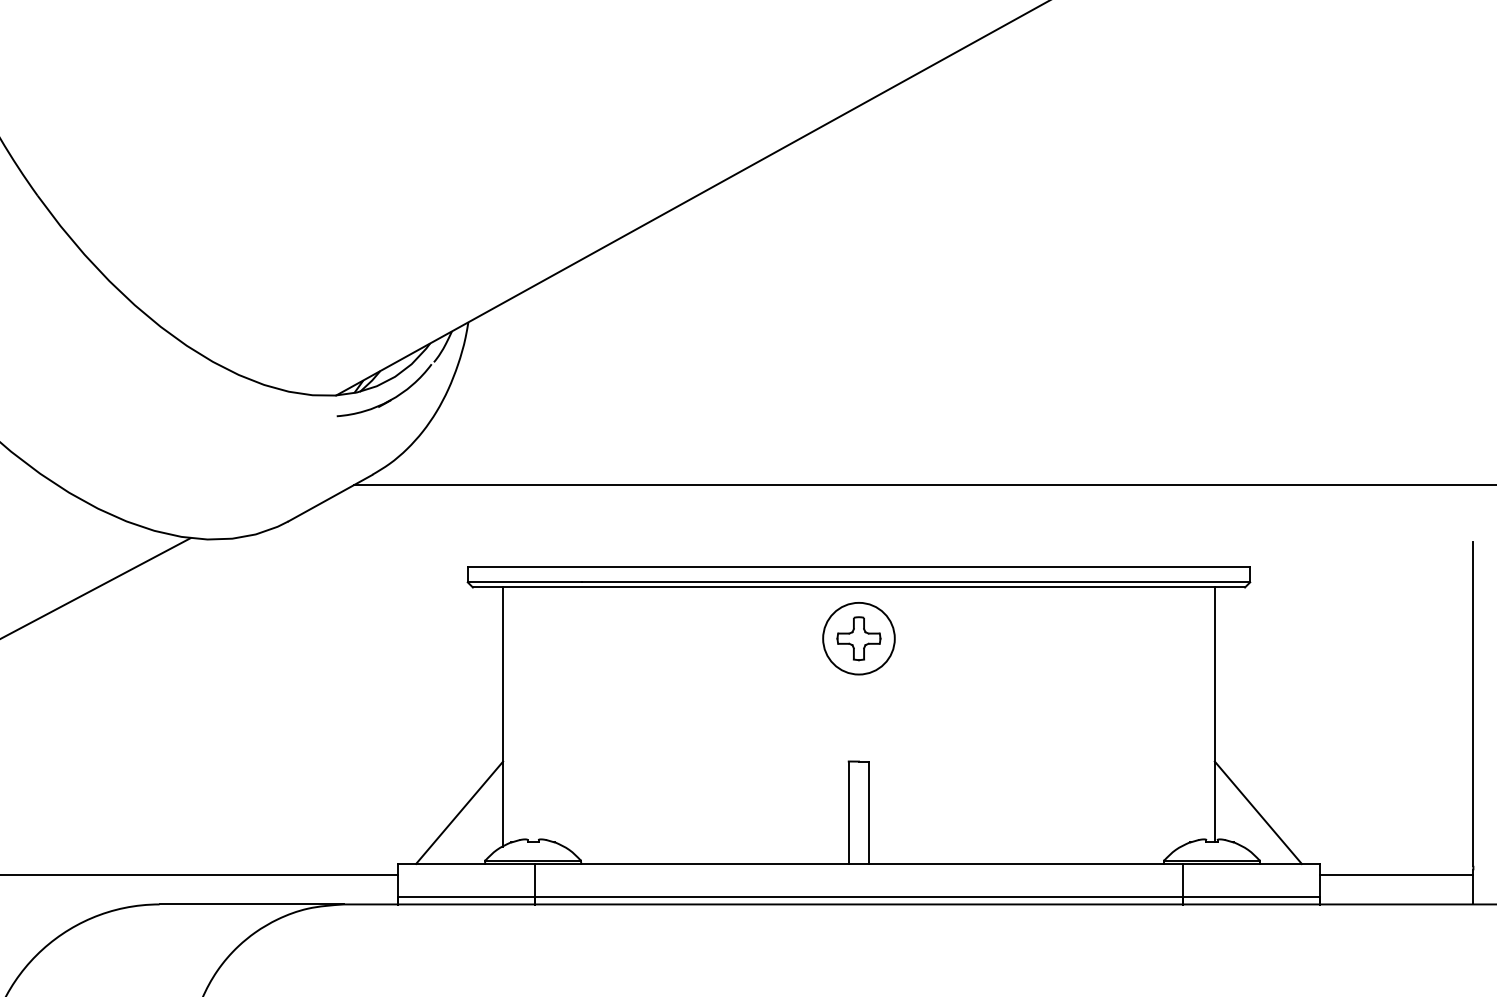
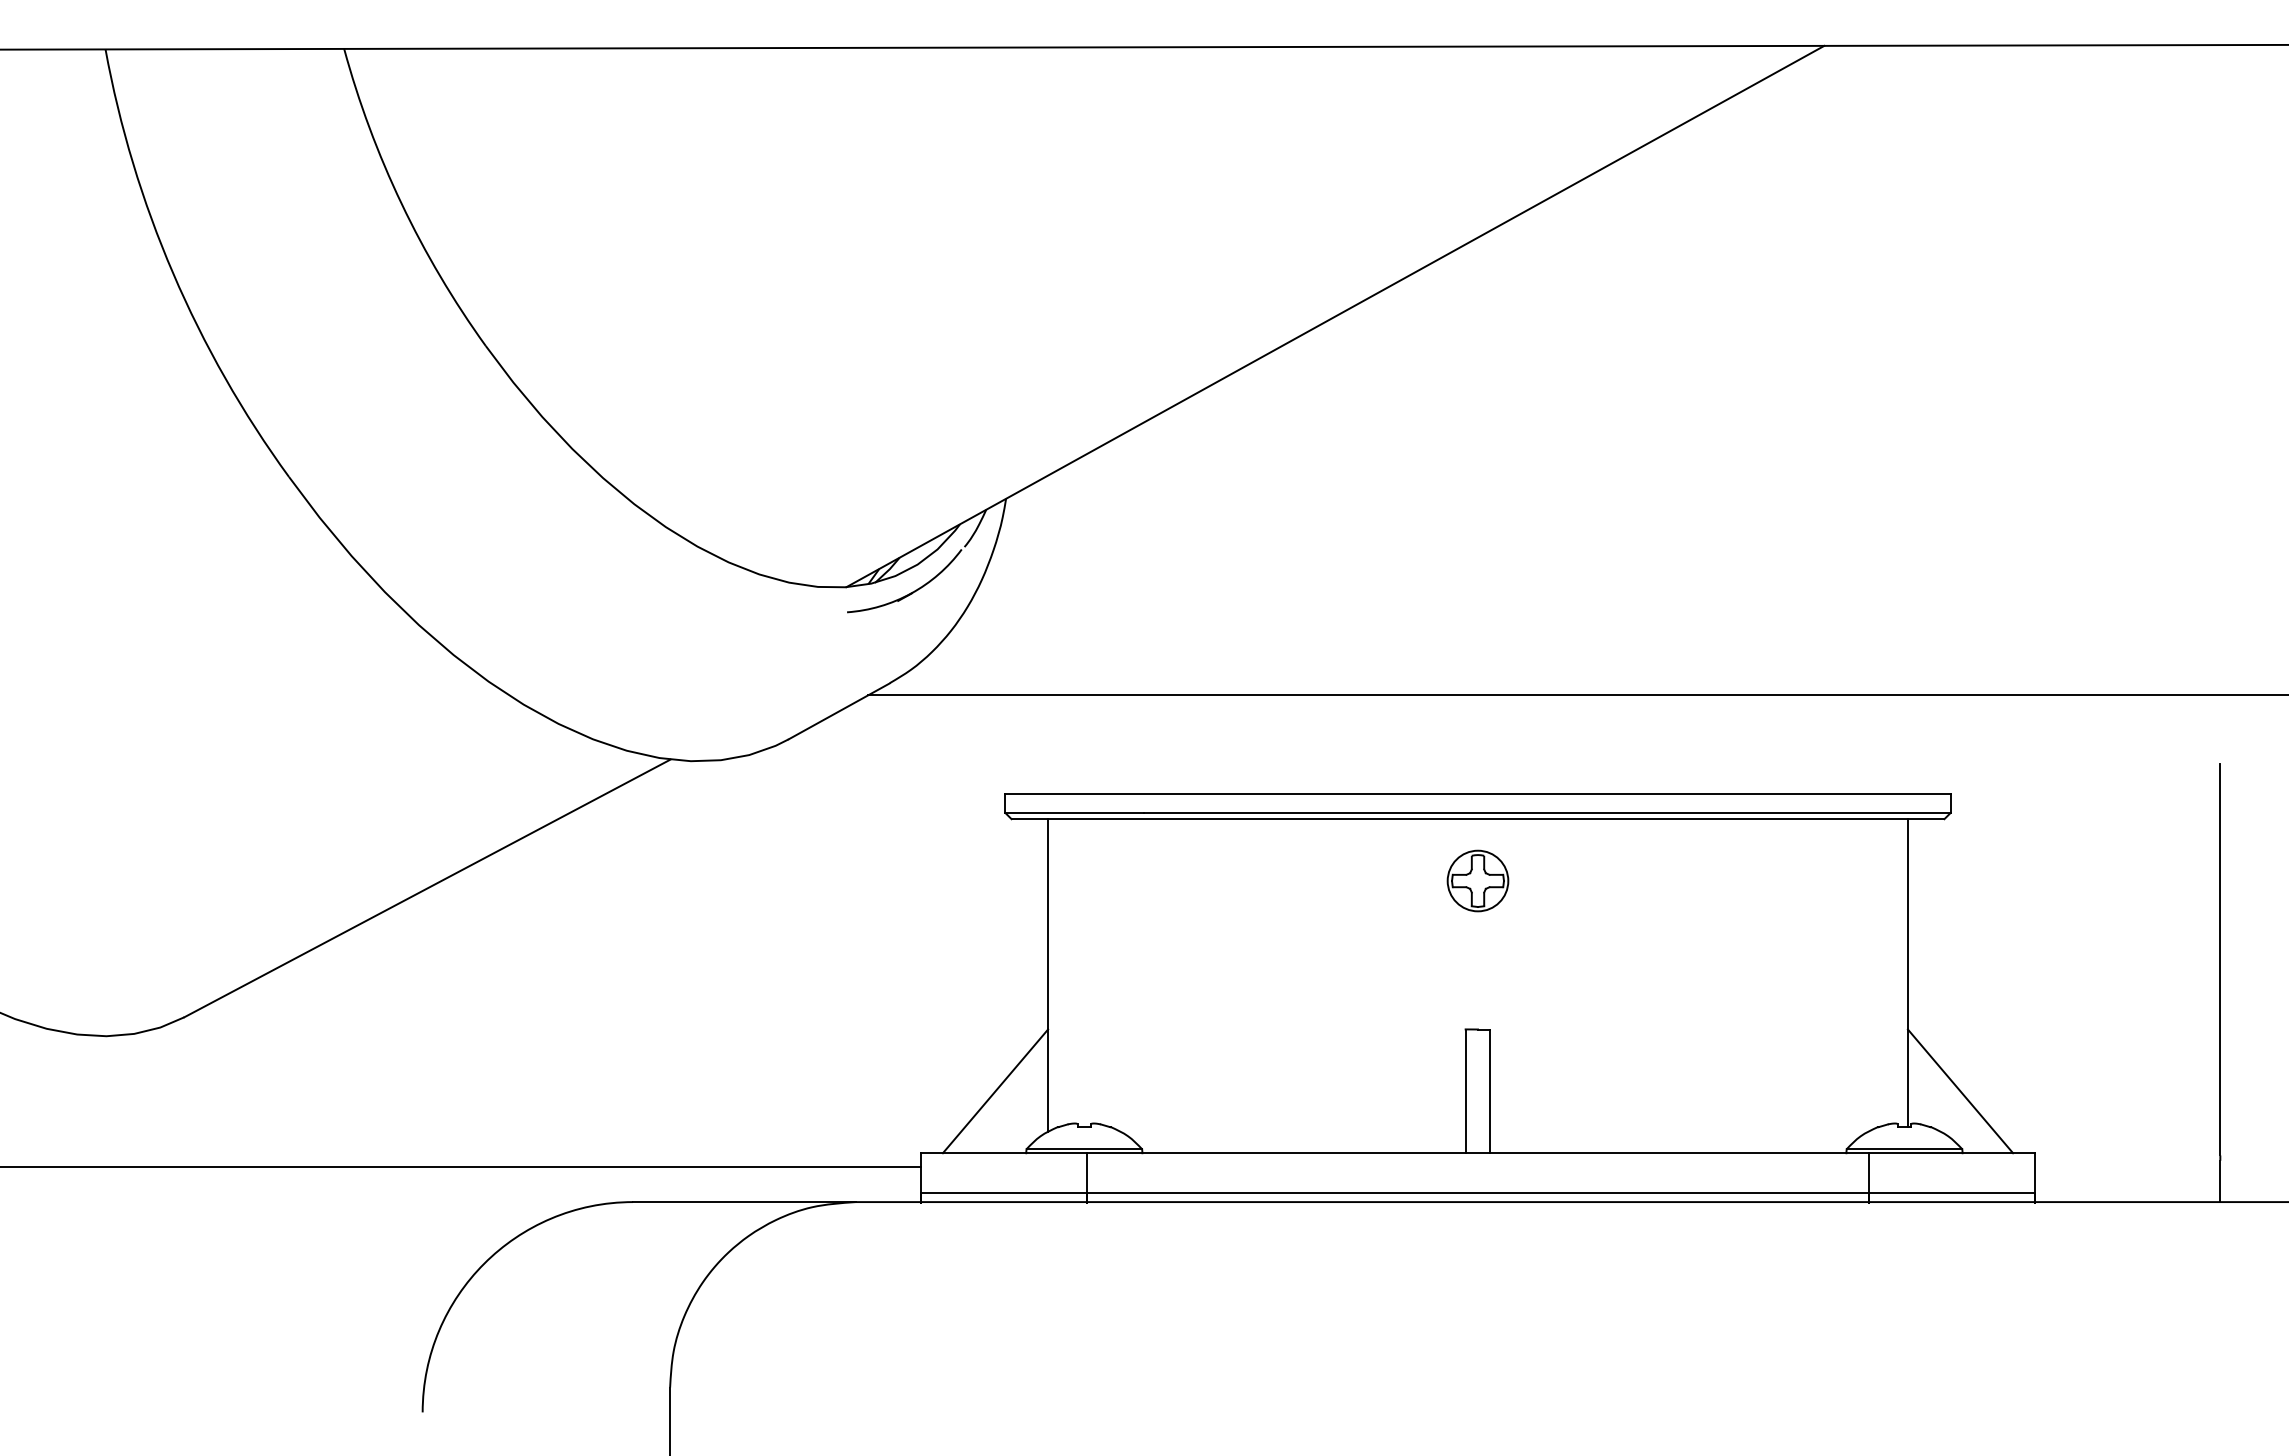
circle: (858, 638) -> (1477, 880), size x0.7
line: (1396, 874) -> (2127, 1166), removed

